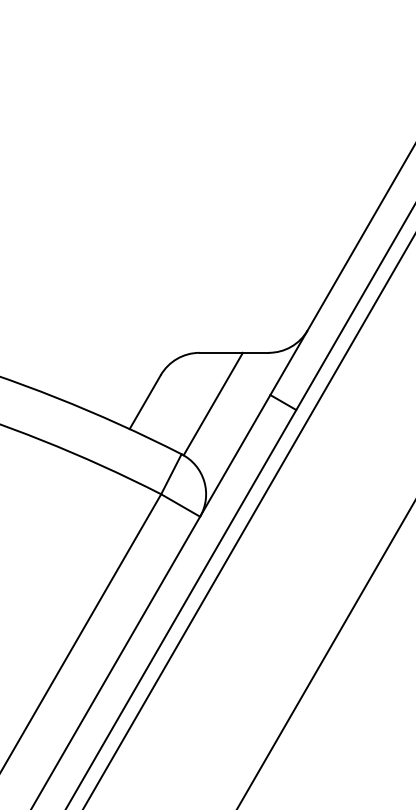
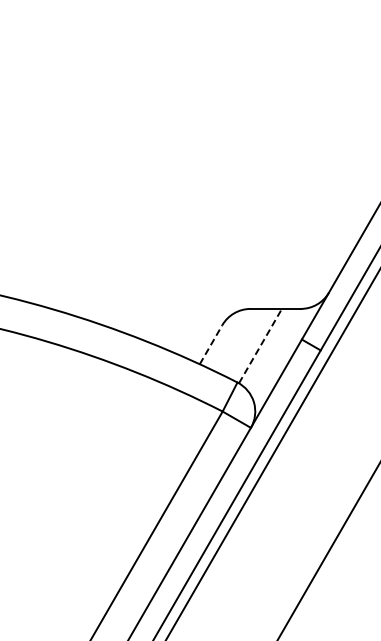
line: (145, 401) -> (211, 344), solid -> dashed
line: (213, 404) -> (260, 346), solid -> dashed

